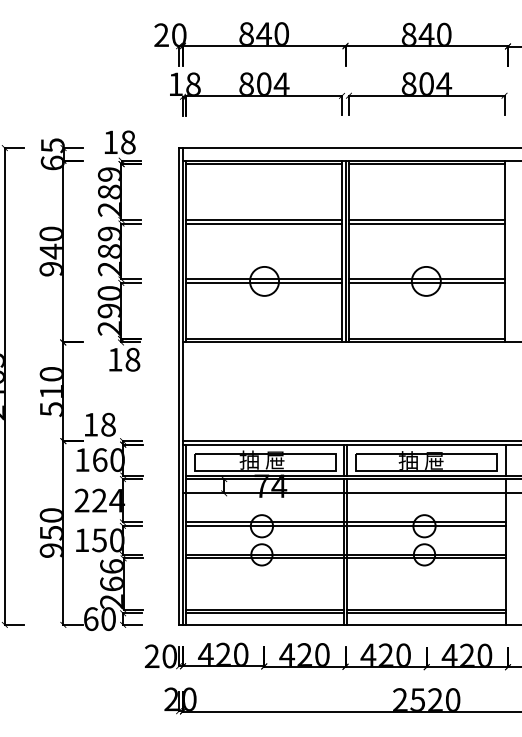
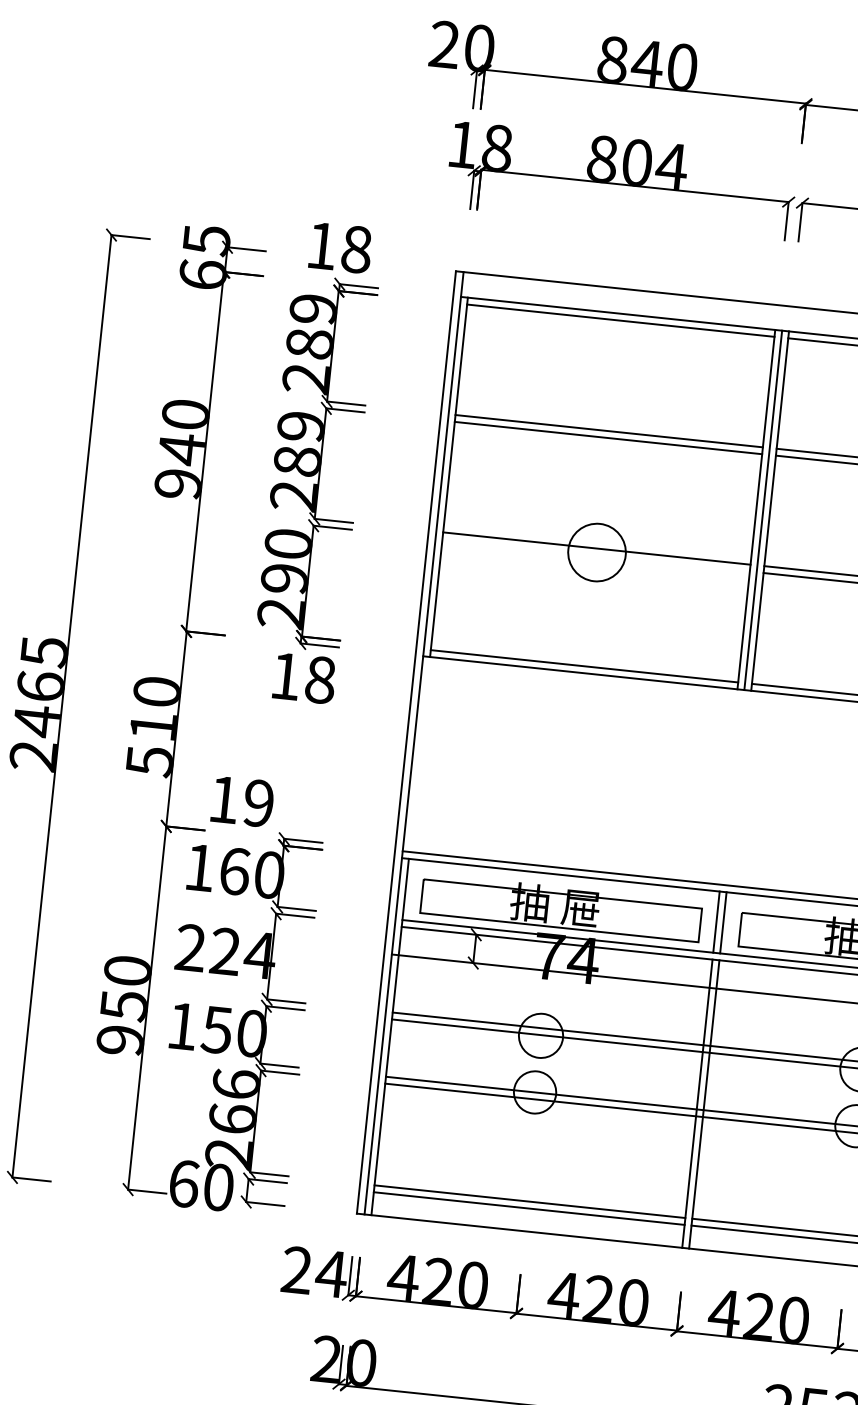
line: (264, 282) -> (596, 554), removed
text: (108, 424) -> (258, 802), 18 -> 19
text: (169, 656) -> (331, 1274), 20 -> 24

